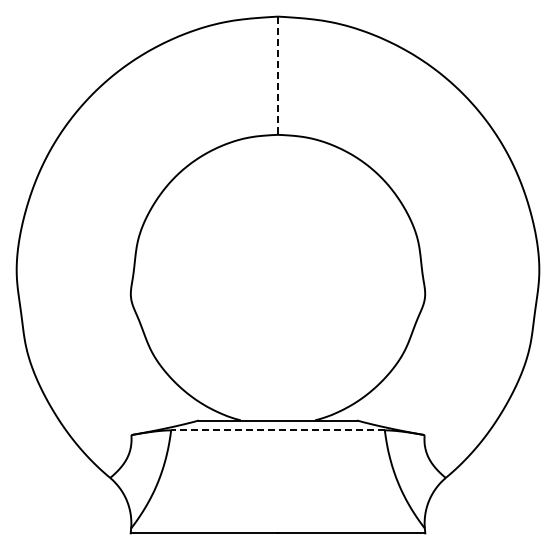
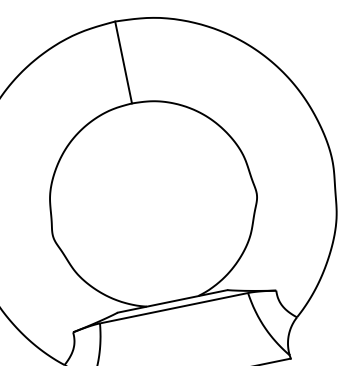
line: (278, 76) -> (124, 62), dashed -> solid
line: (278, 430) -> (174, 308), dashed -> solid

